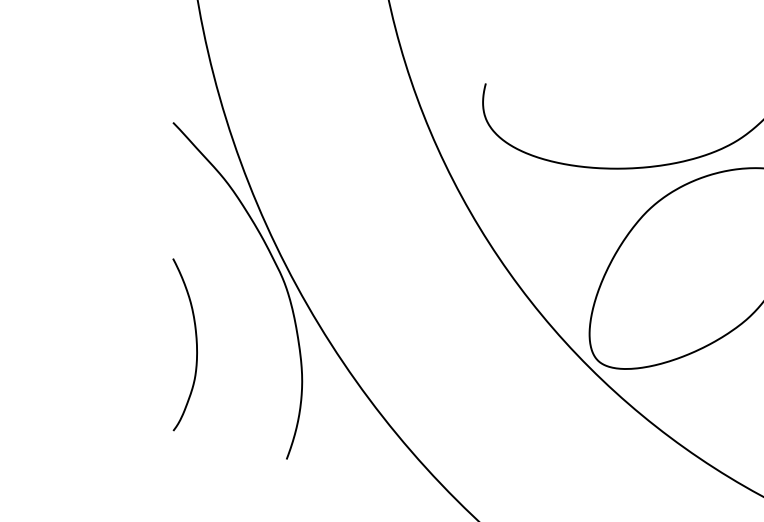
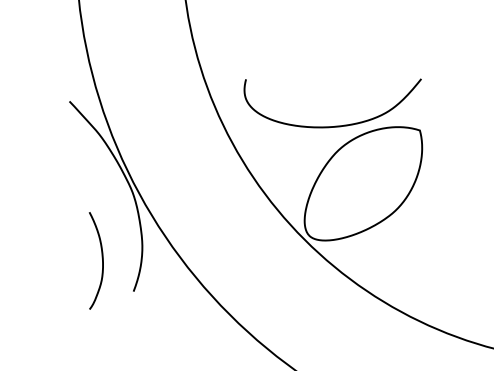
curve: (194, 338) -> (101, 257), moved

